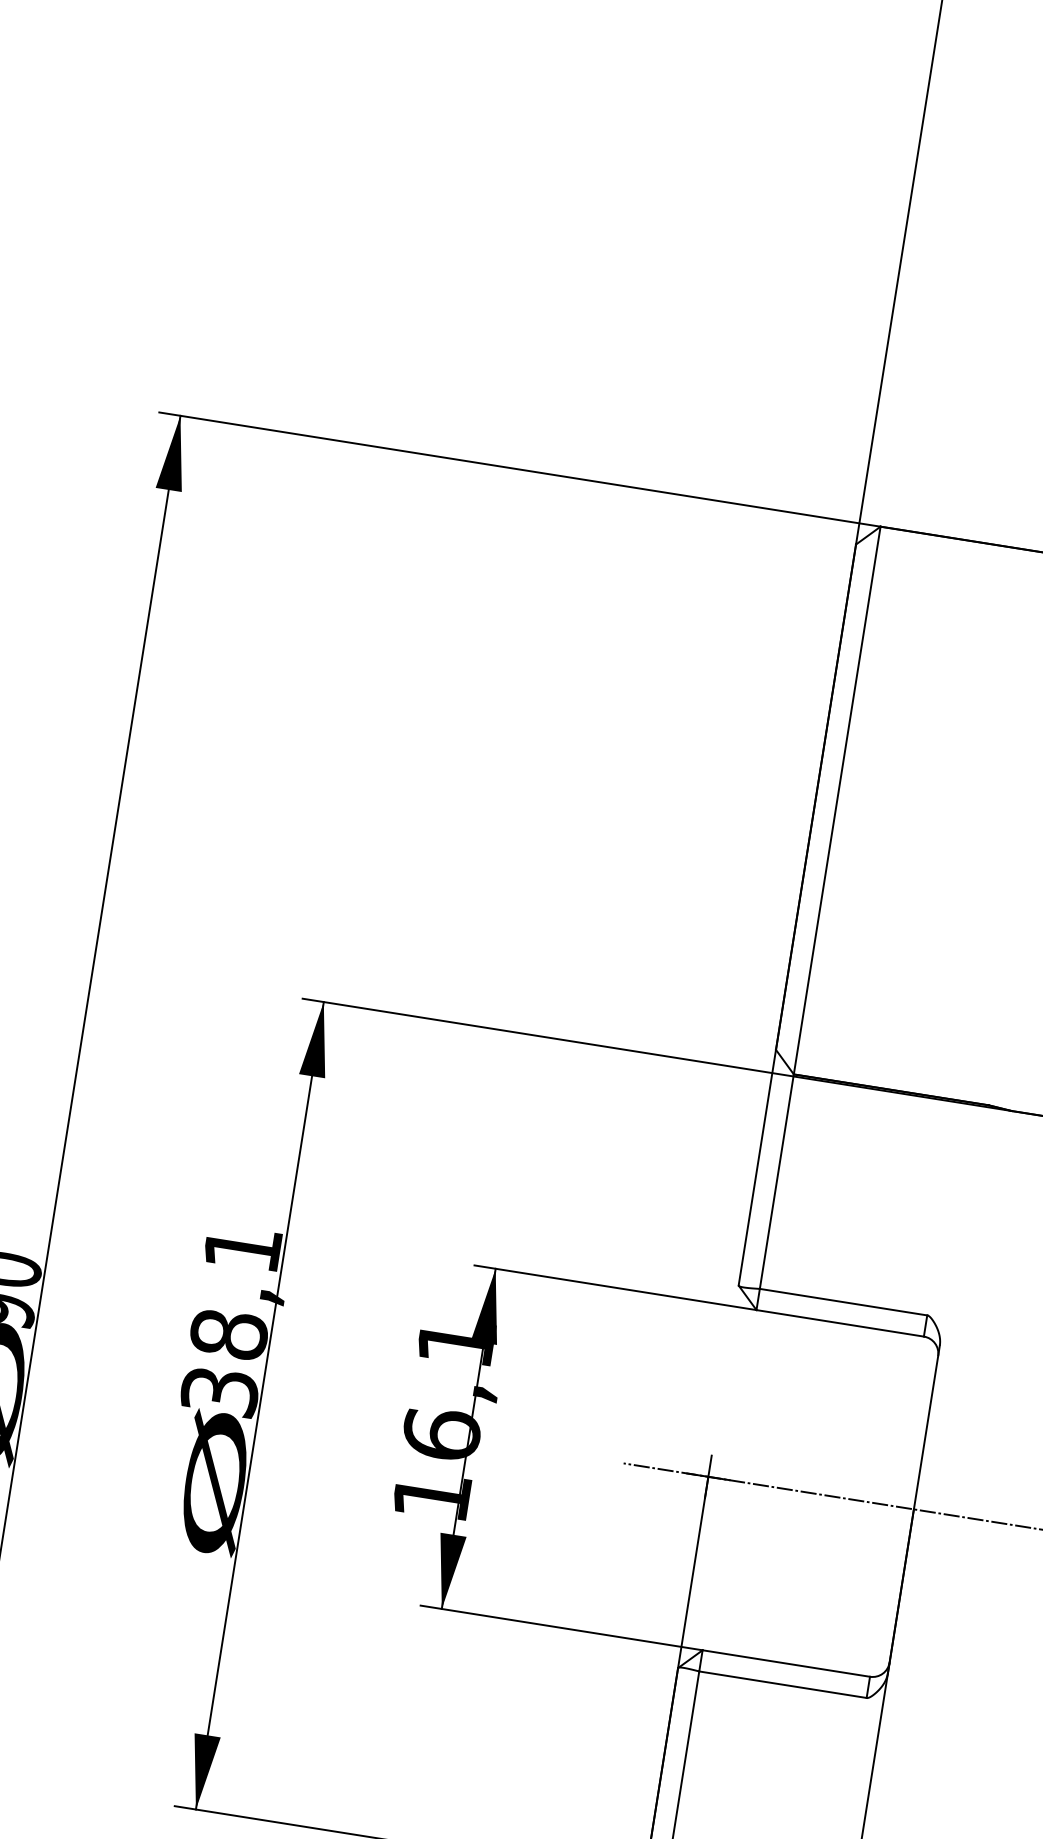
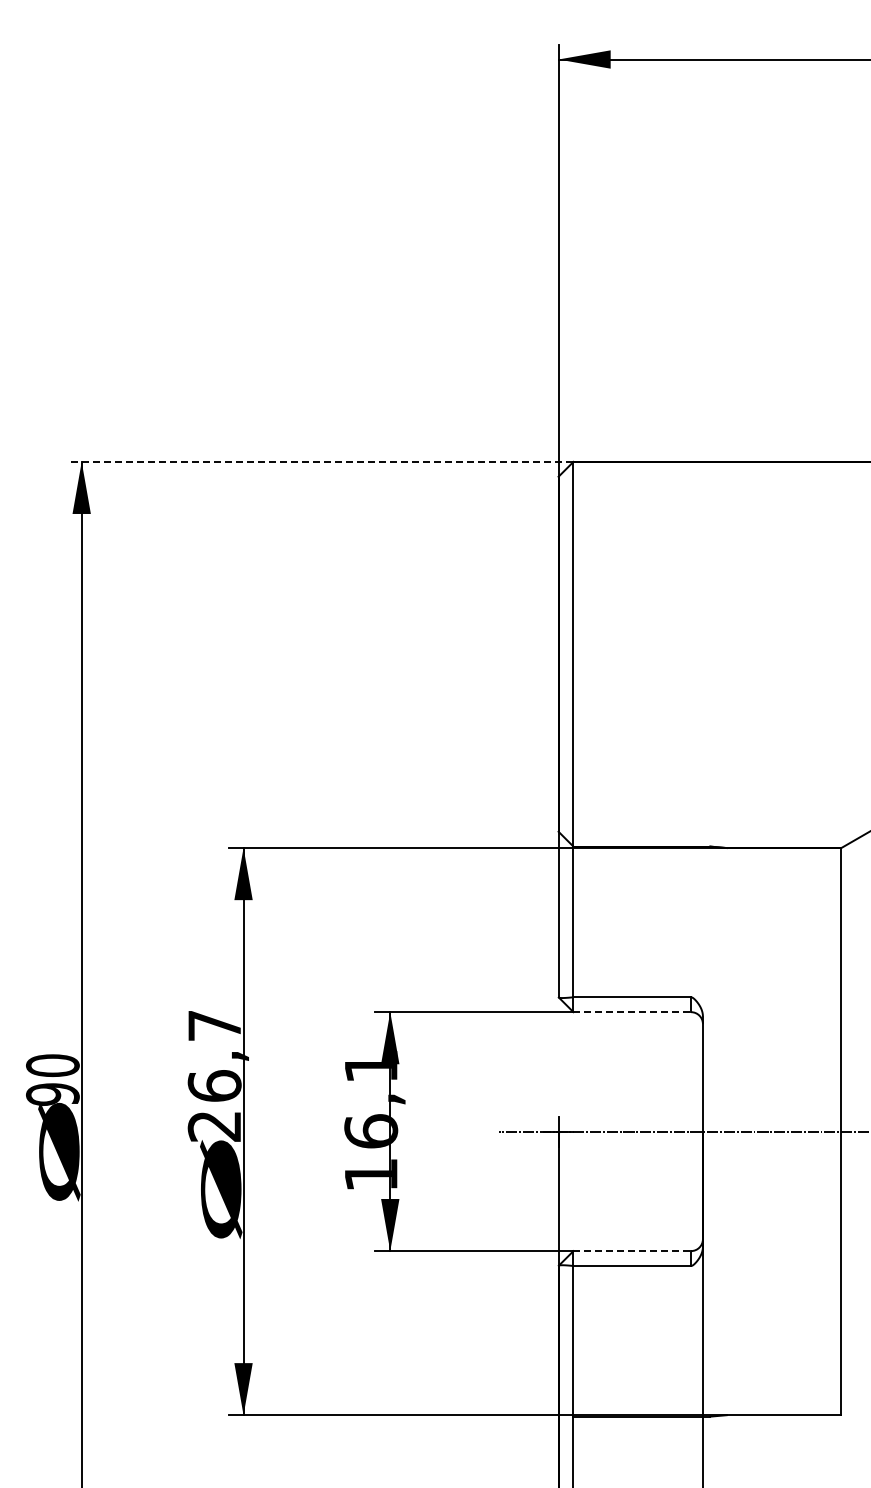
line: (519, 468) -> (319, 461), solid -> dashed
text: (230, 1320) -> (214, 1076), 38,1 -> 26,7
line: (840, 1323) -> (632, 1012), solid -> dashed
line: (786, 1664) -> (632, 1251), solid -> dashed

